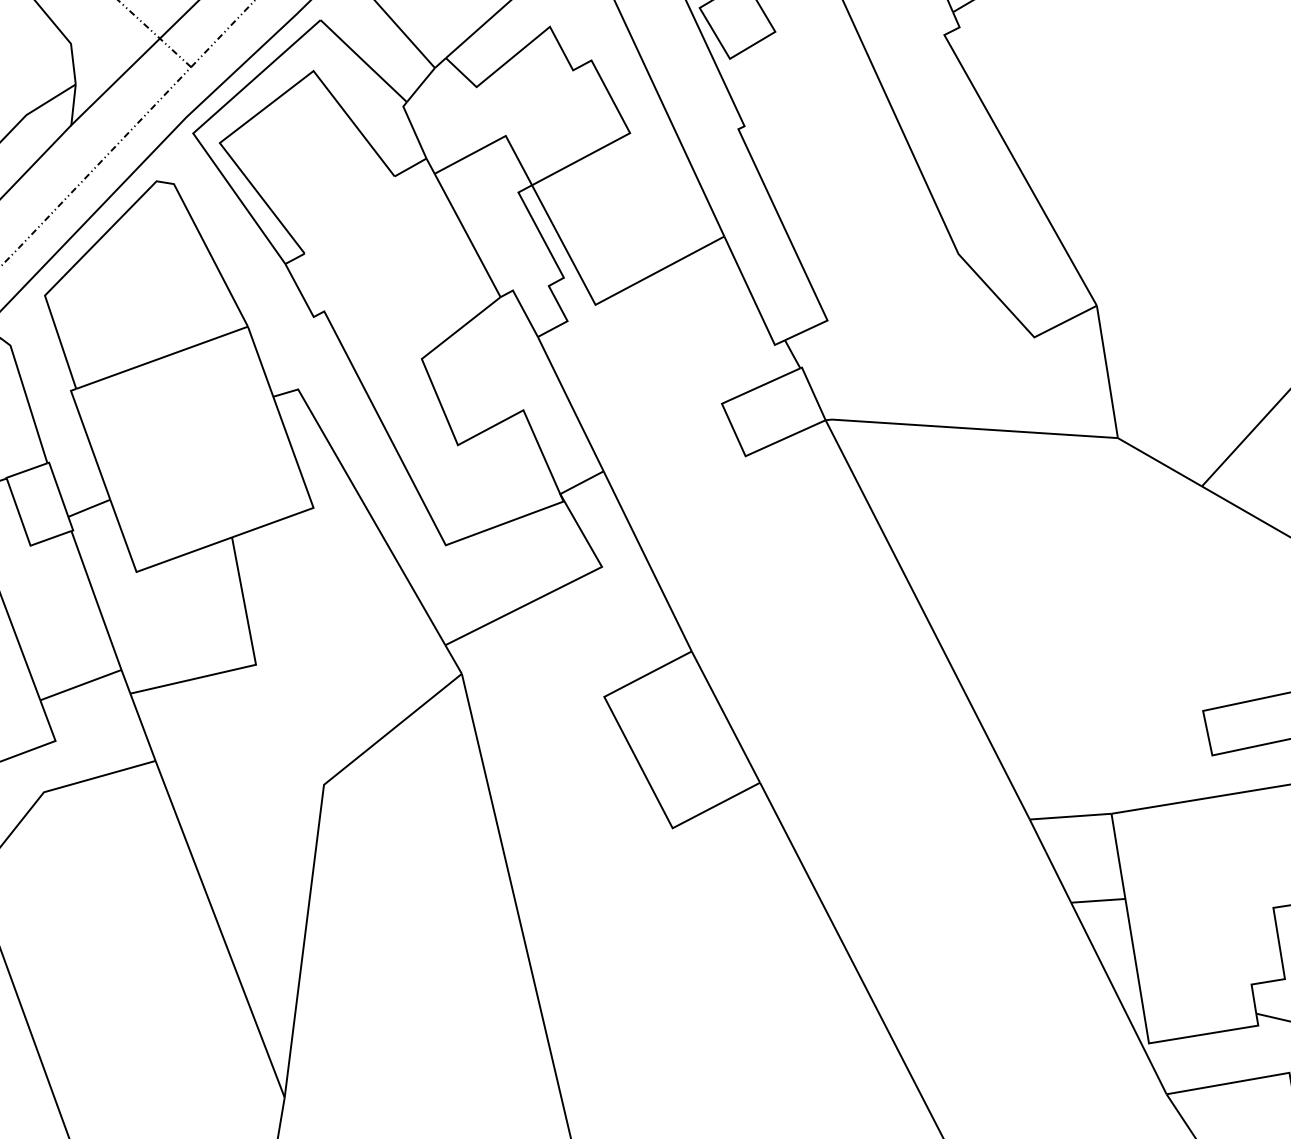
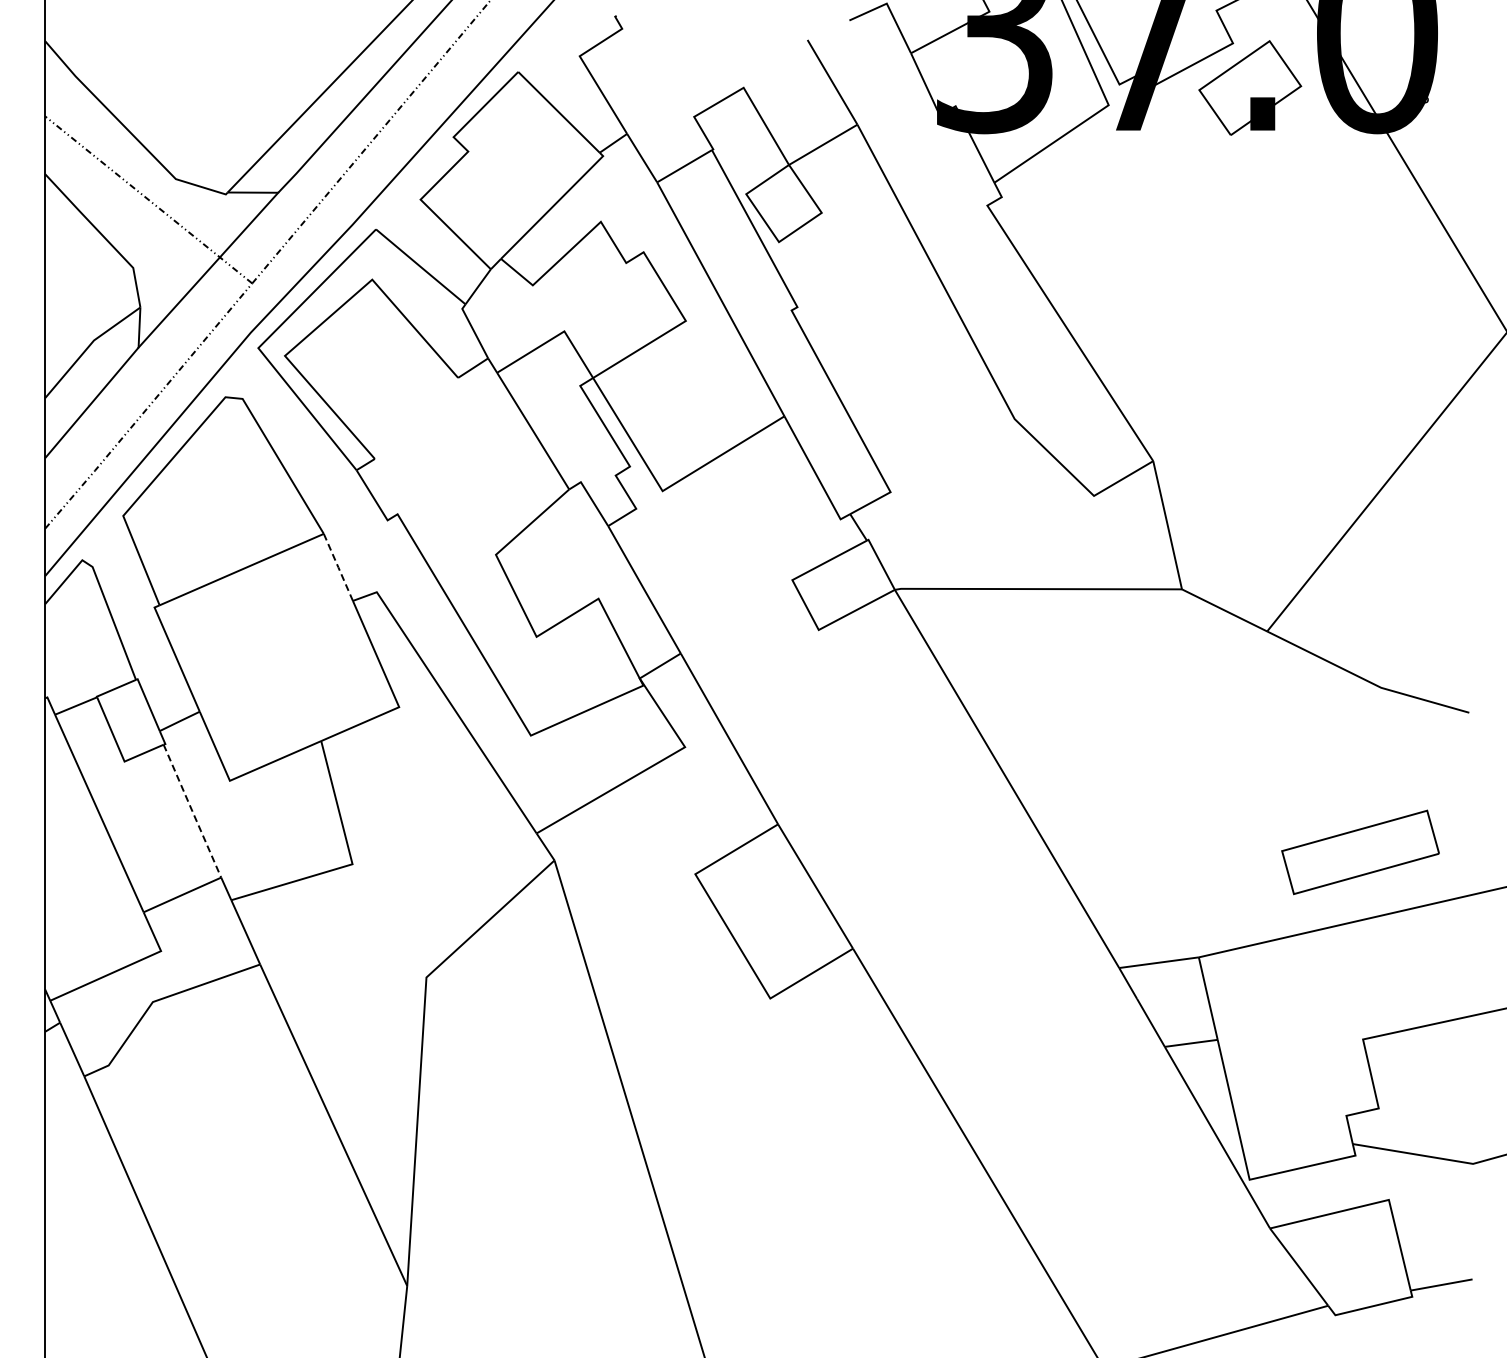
line: (260, 361) -> (338, 567), solid -> dashed
line: (96, 600) -> (192, 811), solid -> dashed

